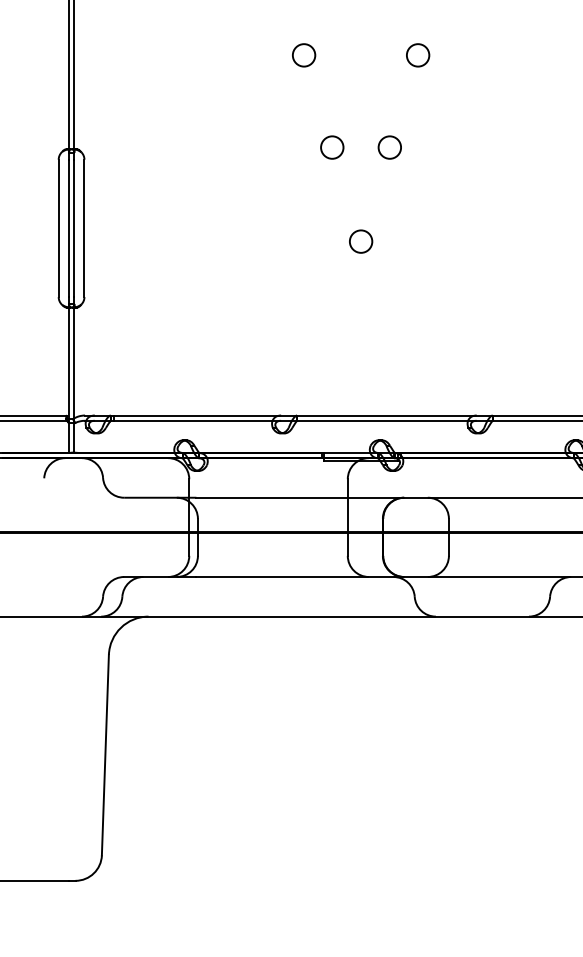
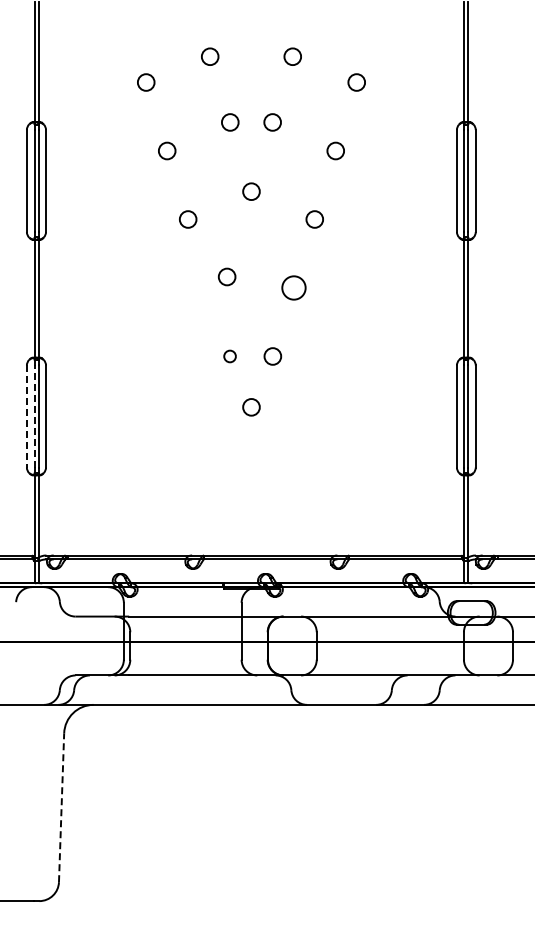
circle: (304, 54) -> (227, 276), moved
circle: (417, 54) -> (293, 287), size x1.4
circle: (331, 147) -> (229, 356), size x0.7
line: (68, 228) -> (34, 416), solid -> dashed
line: (58, 229) -> (26, 417), solid -> dashed
circle: (361, 241) -> (251, 407), moved
line: (105, 754) -> (61, 807), solid -> dashed

